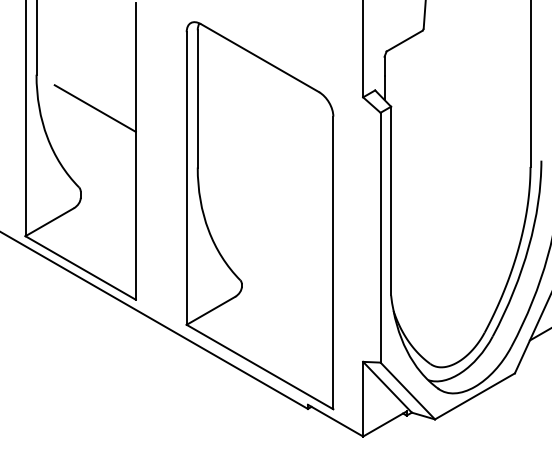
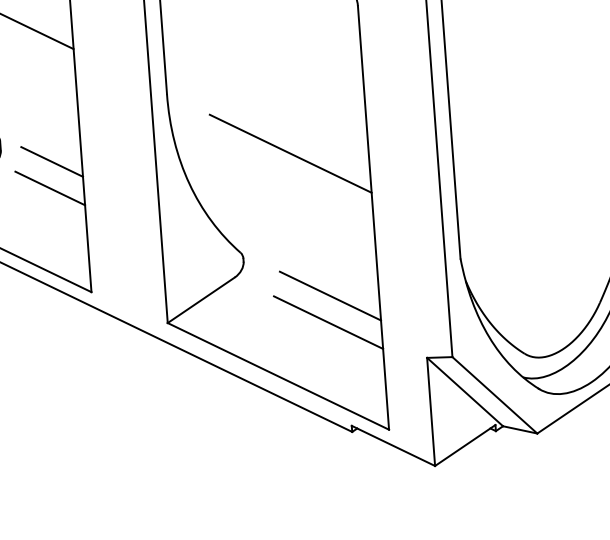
line: (114, 208) -> (50, 162), added
line: (279, 214) -> (290, 153), added
line: (112, 226) -> (49, 188), added
line: (299, 314) -> (329, 296), added
line: (297, 332) -> (328, 322), added

